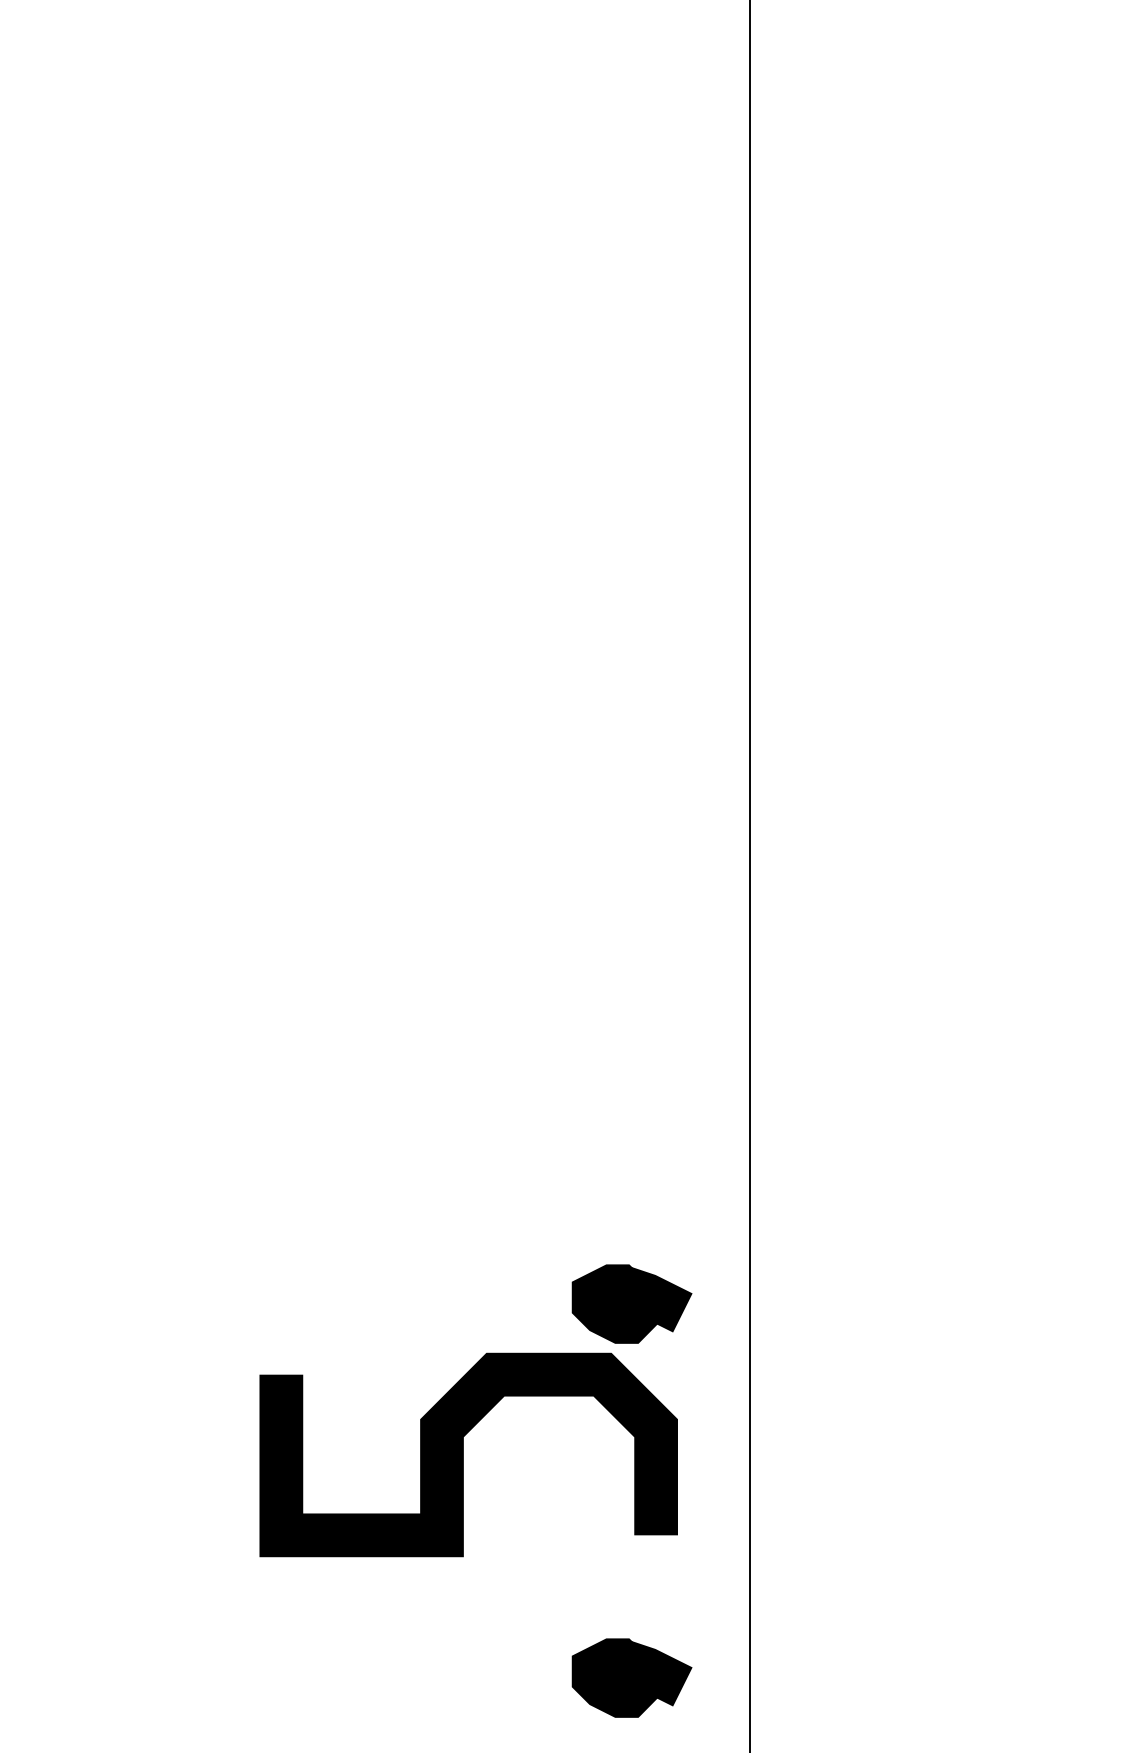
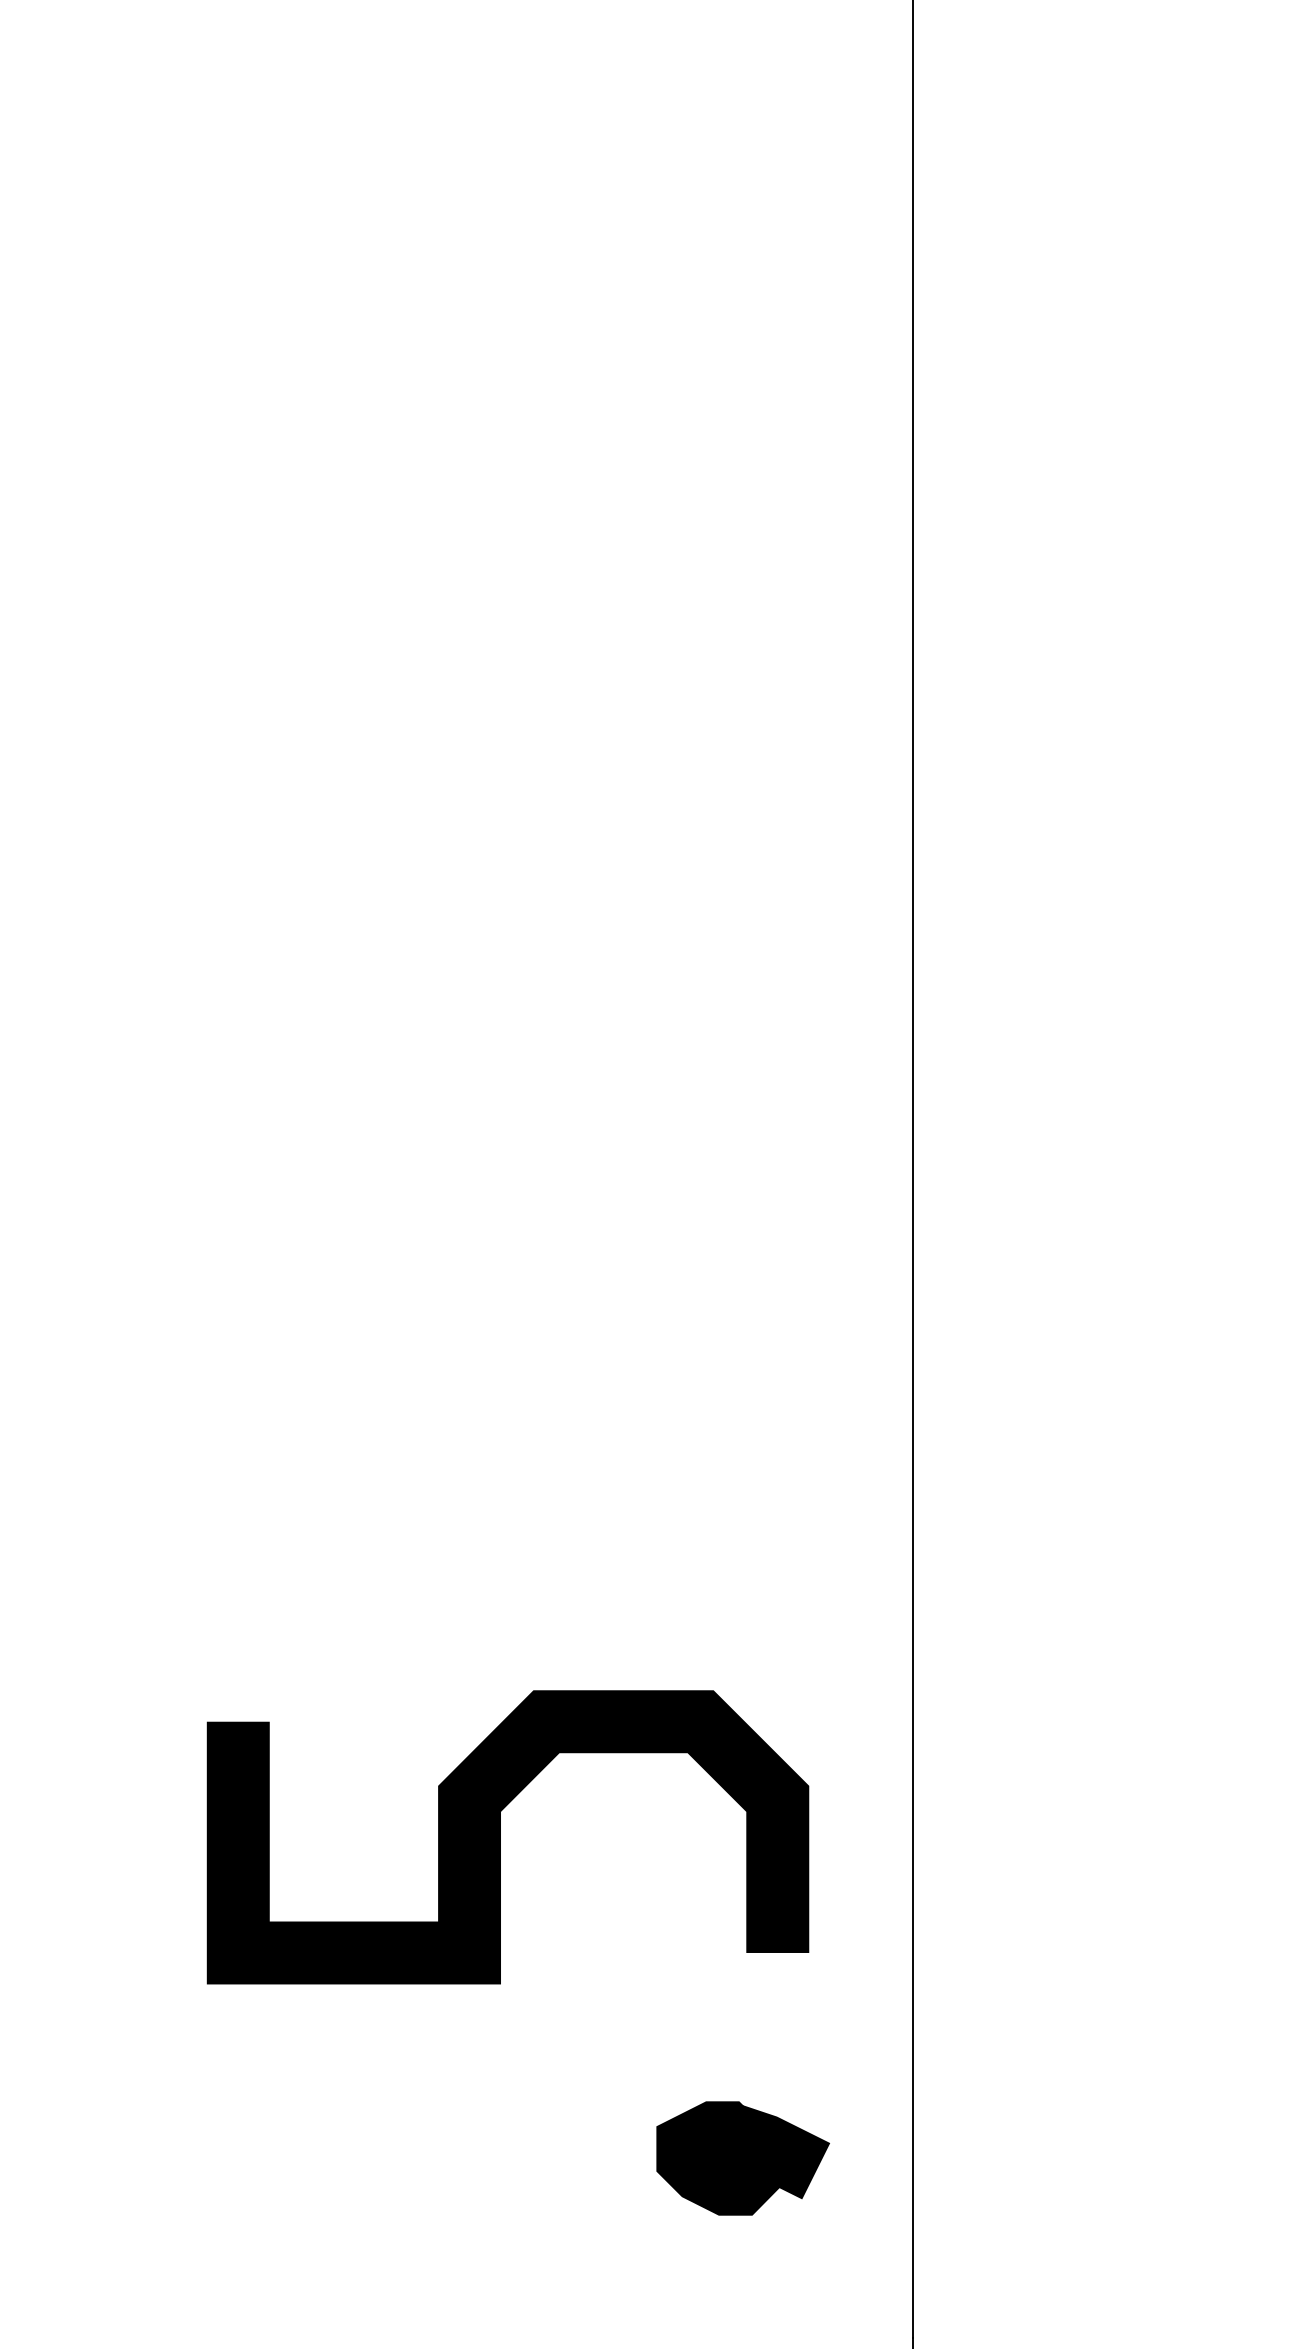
part: (631, 1303) -> (742, 1619), removed

